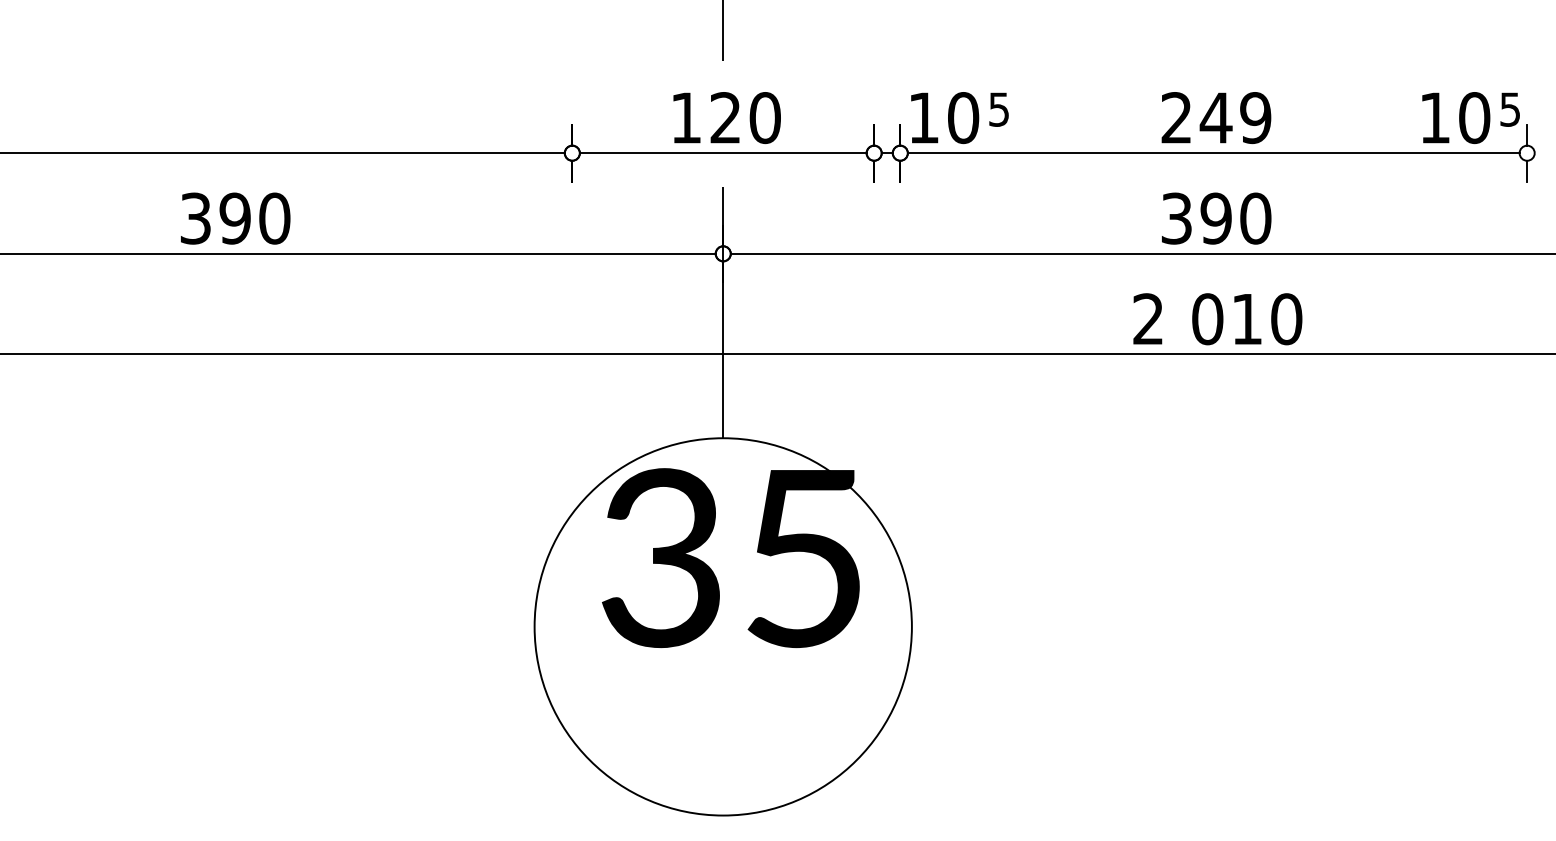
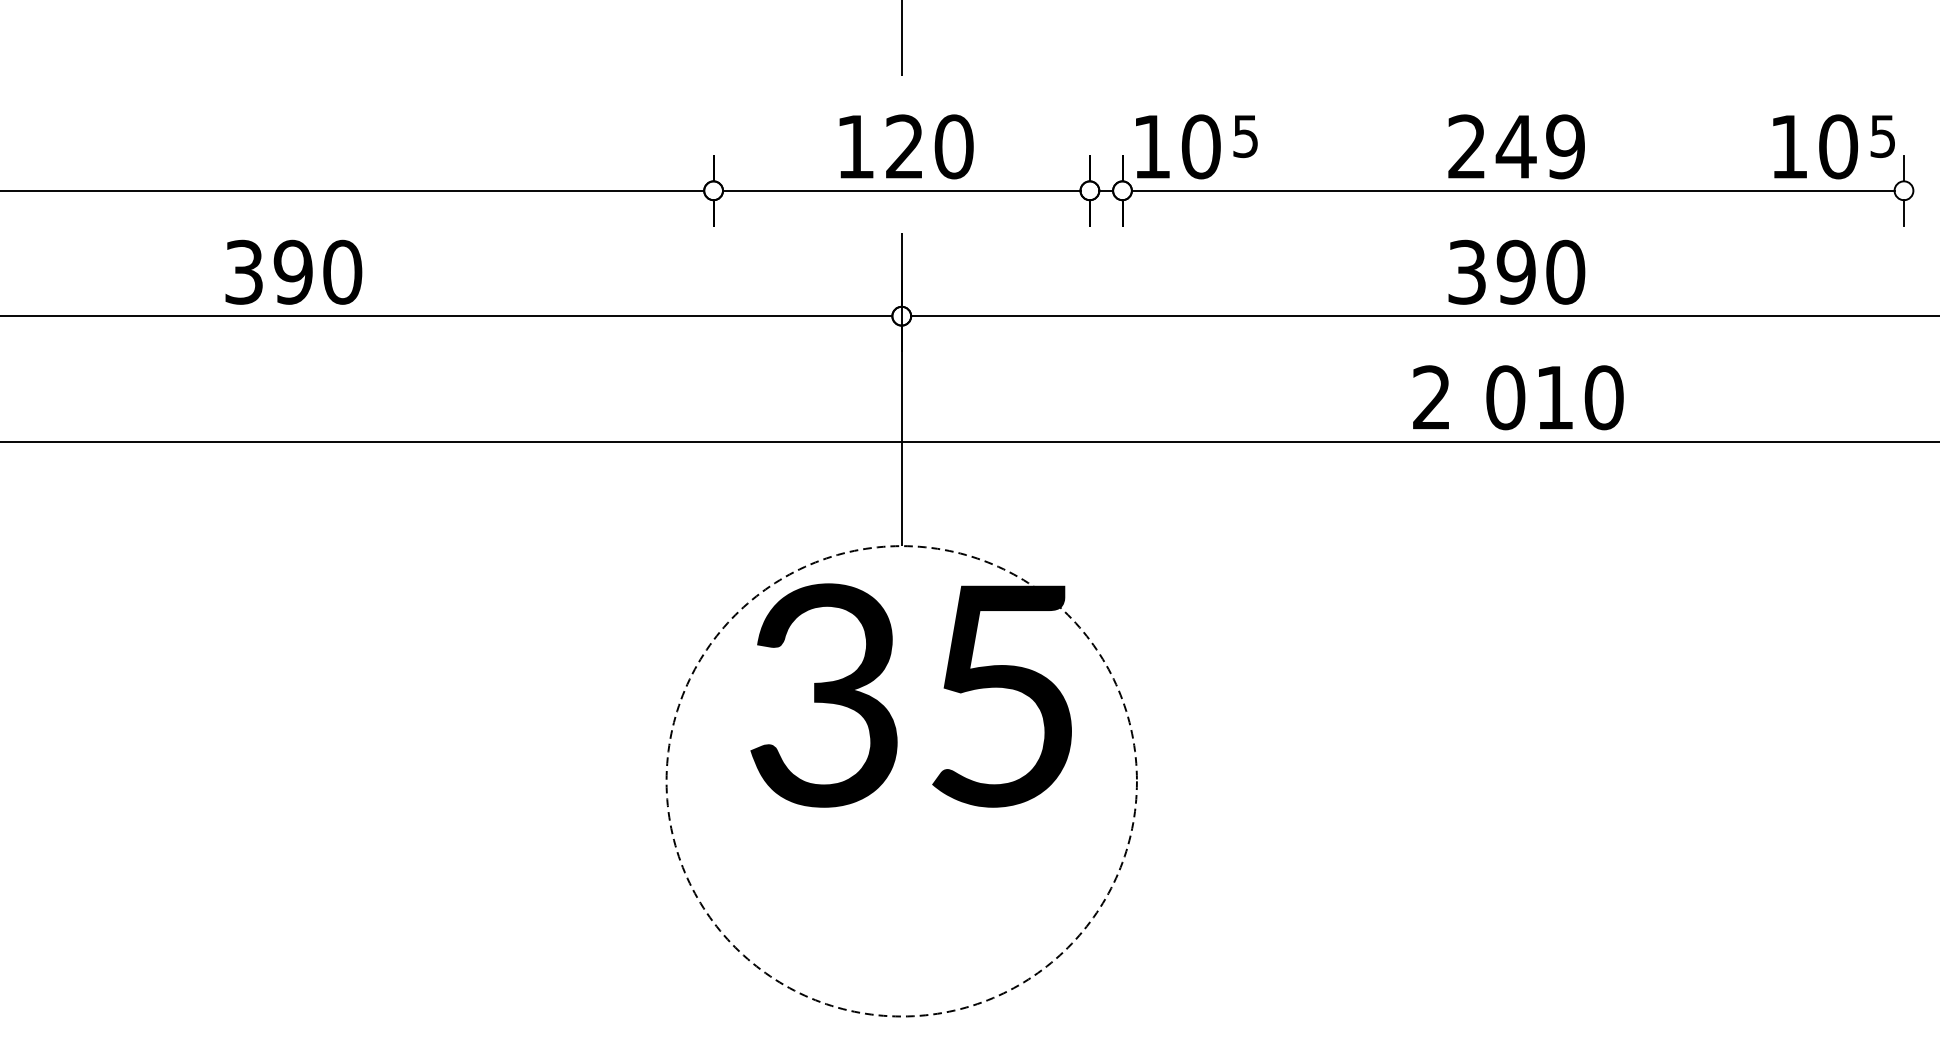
circle: (722, 626) -> (900, 780), solid -> dashed

